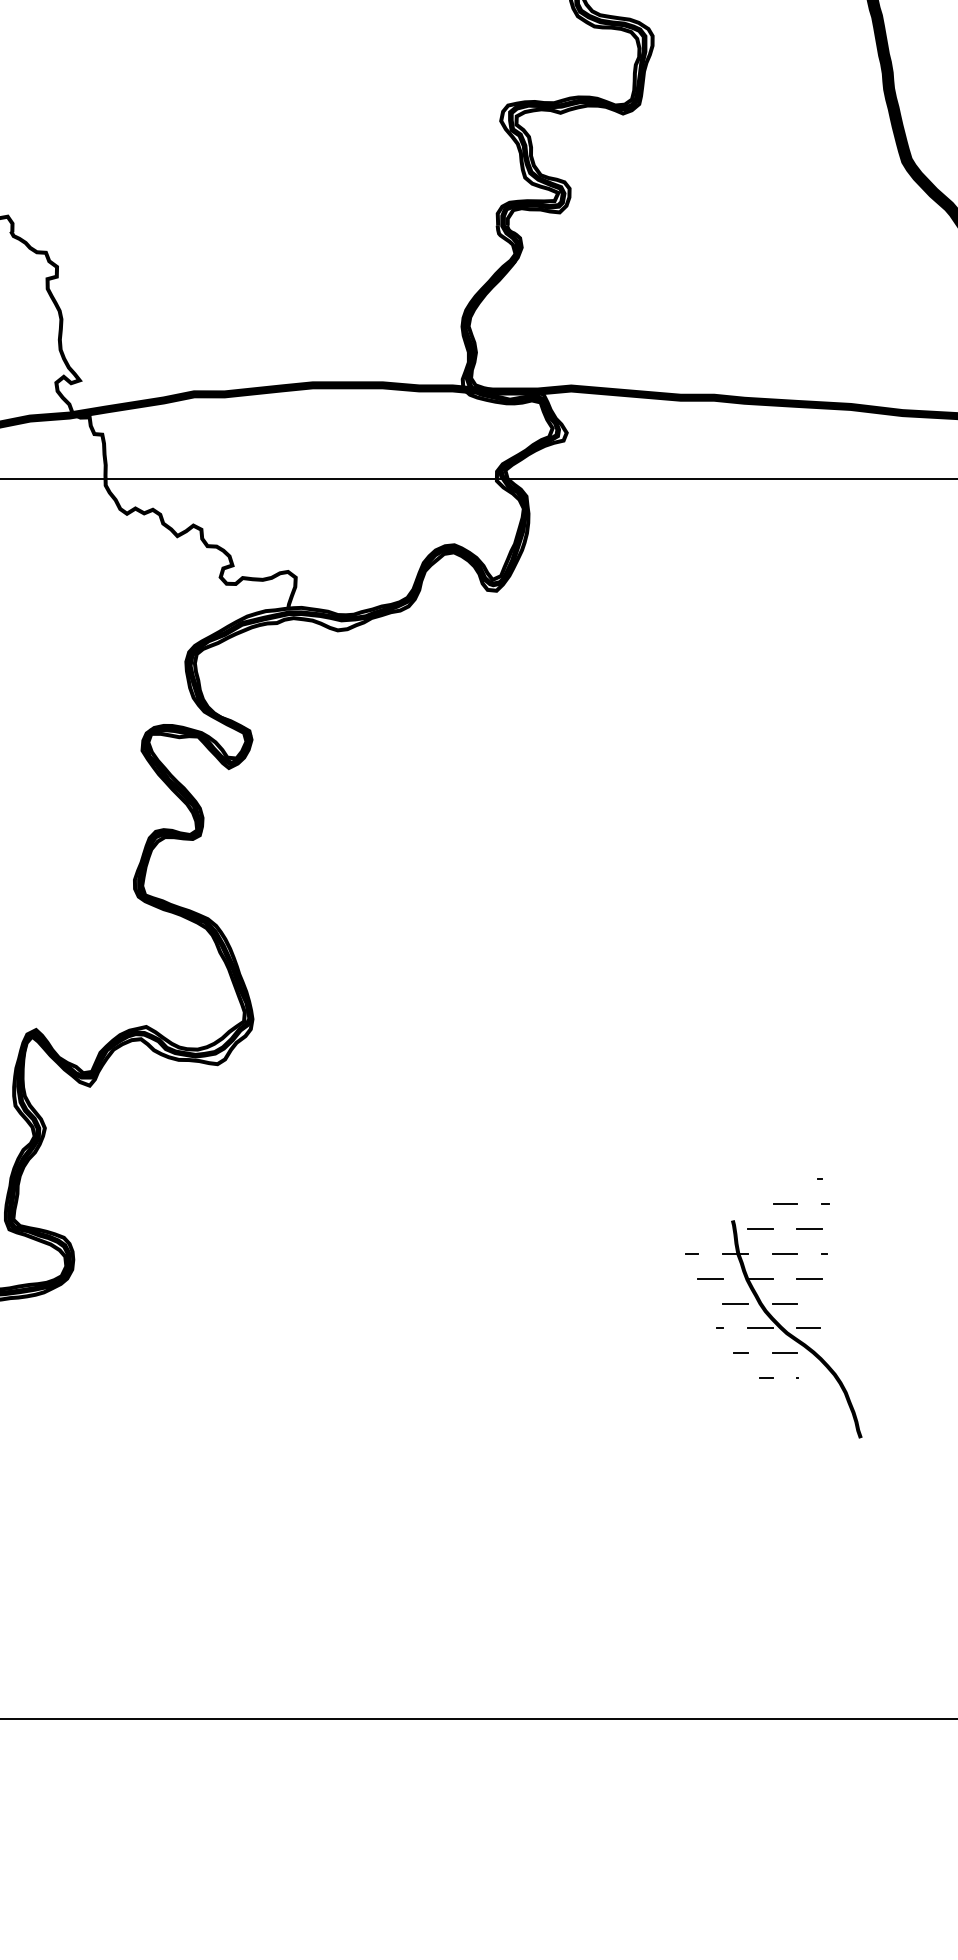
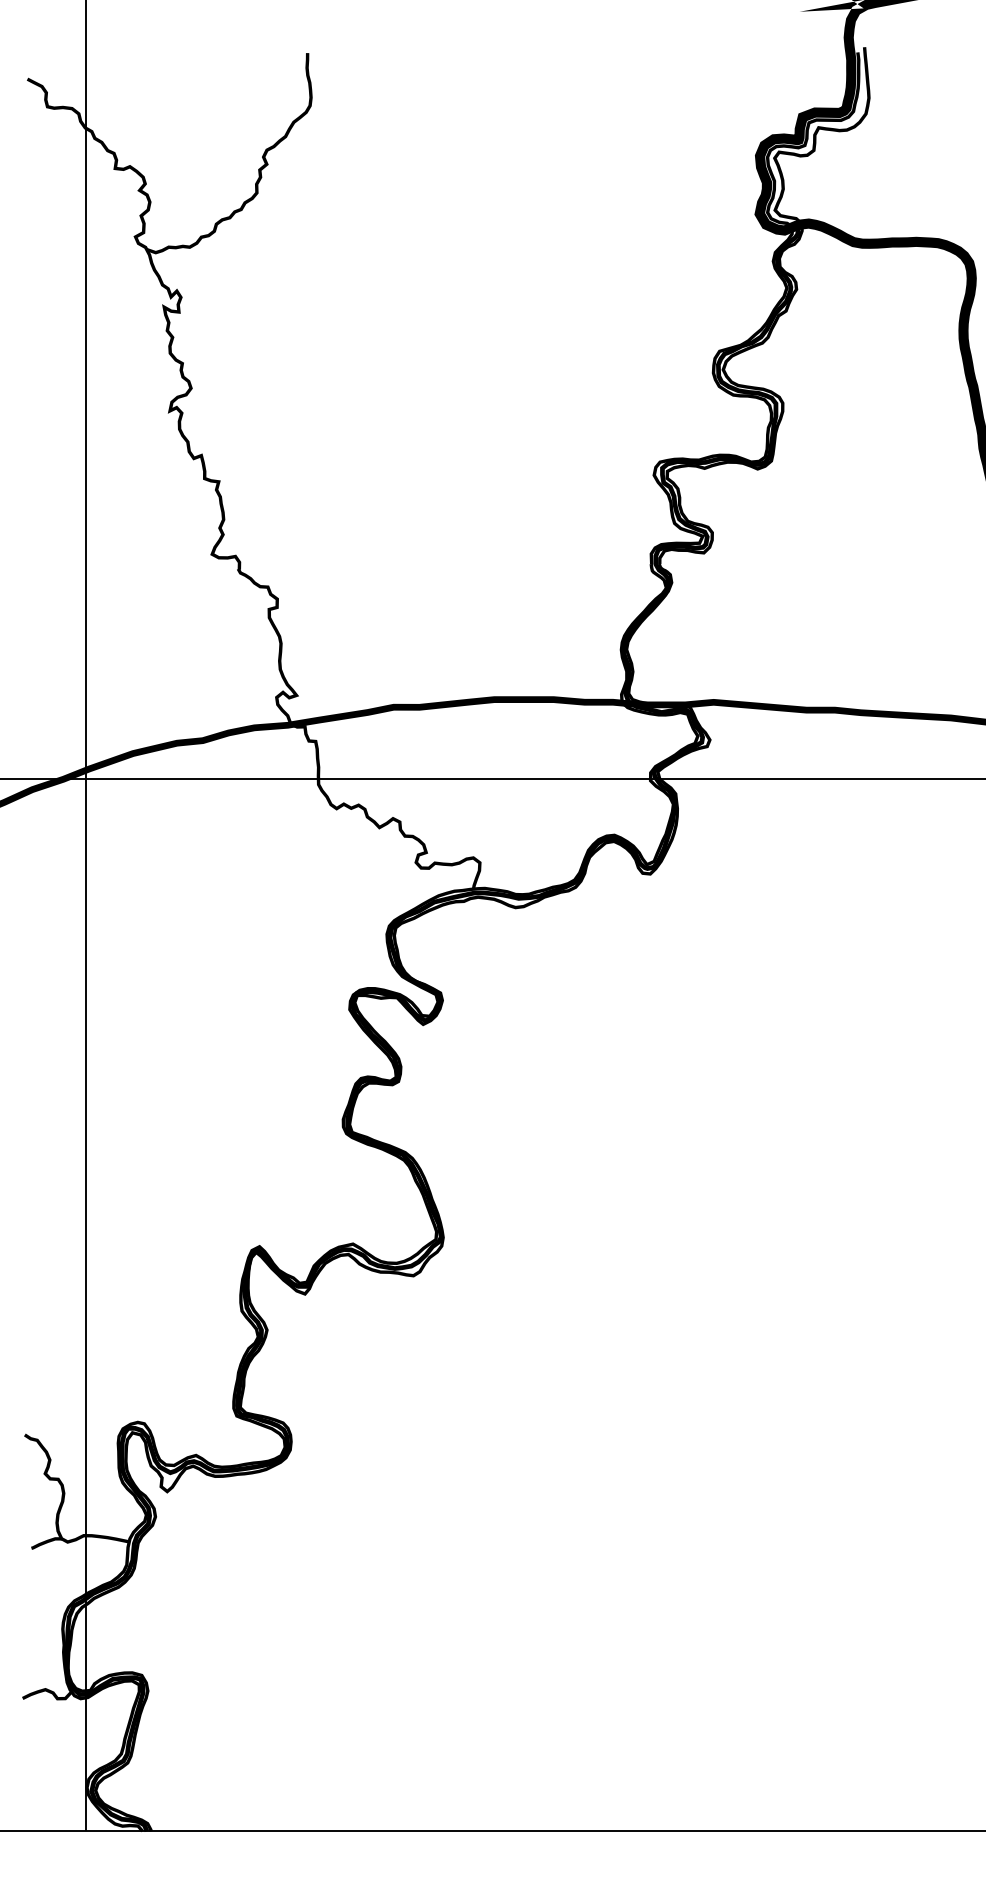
part: (773, 1307) -> (885, 1482), removed

